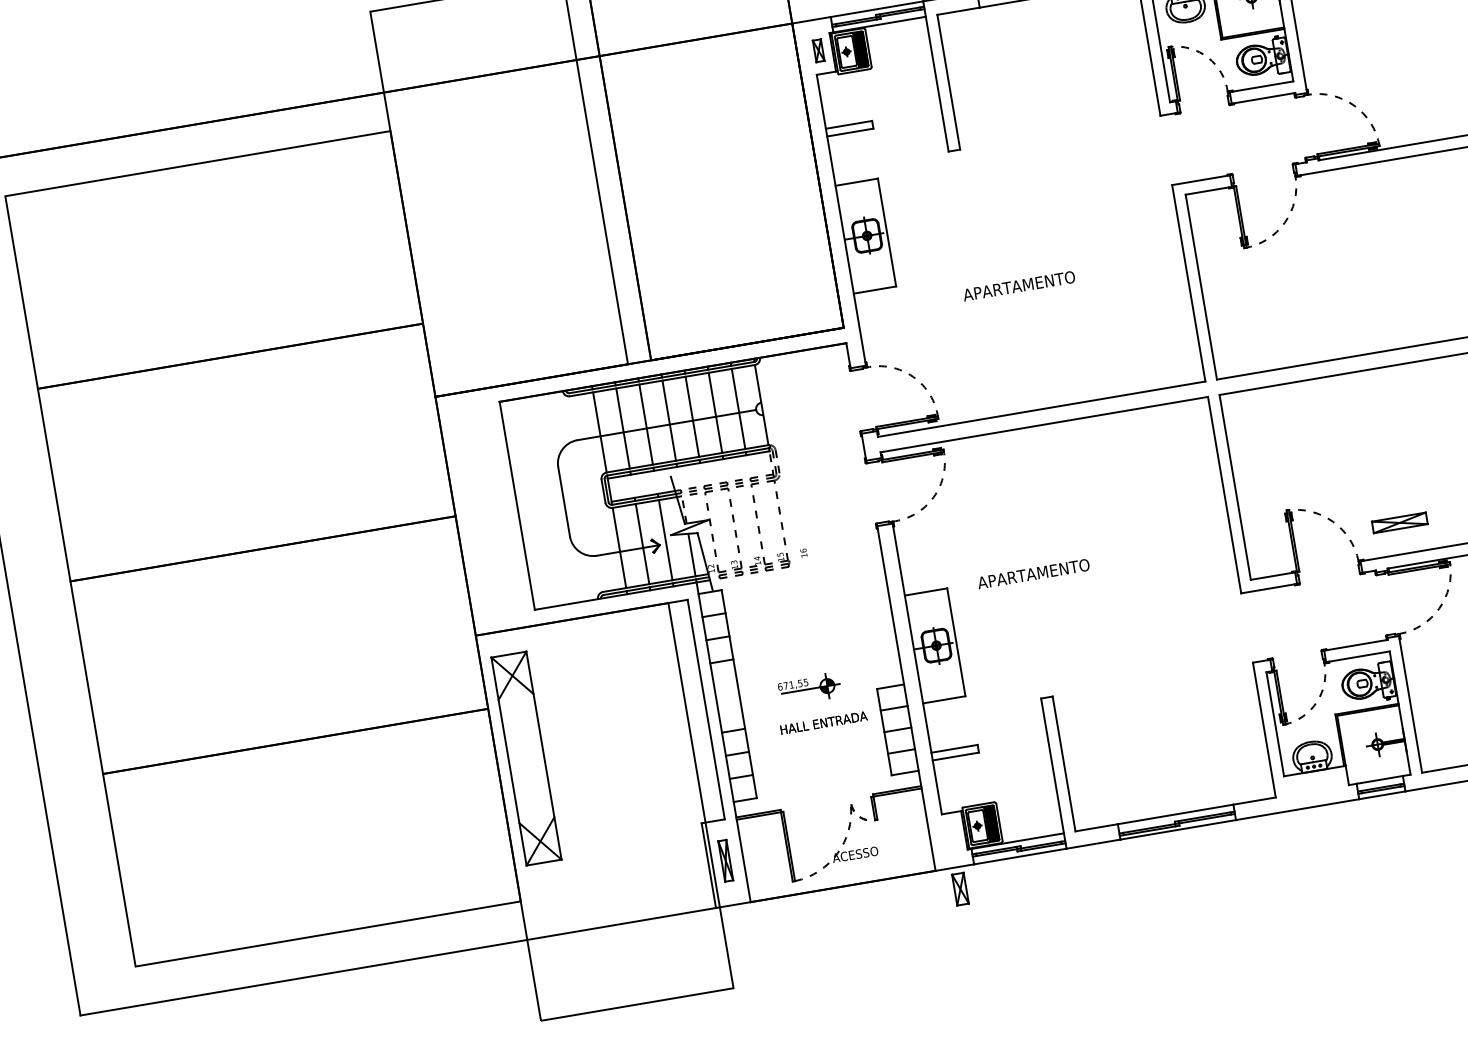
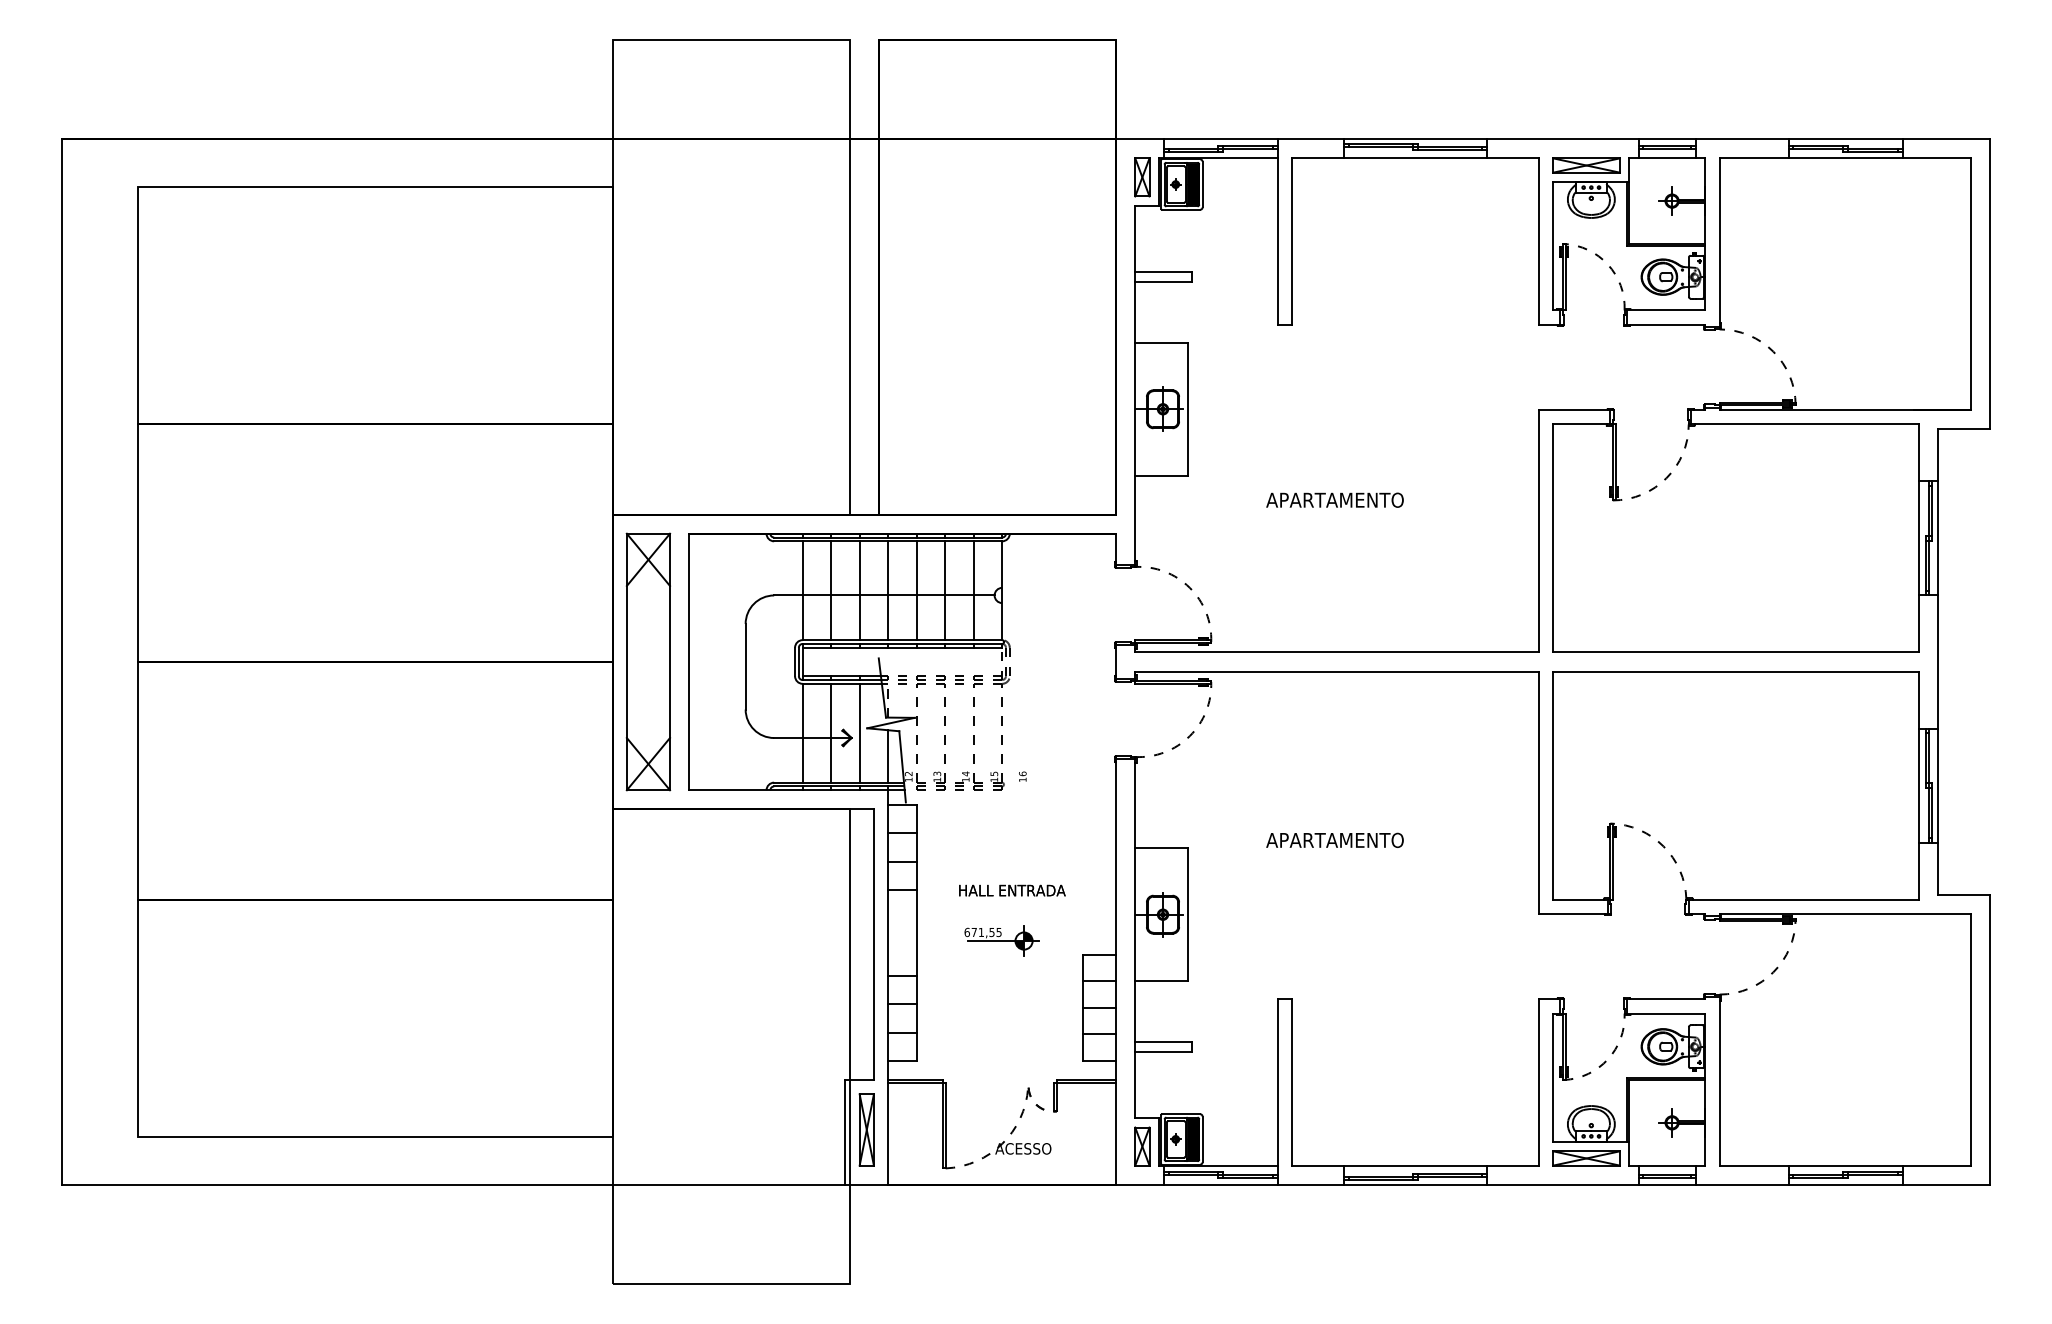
part: (818, 50) -> (1142, 177), size x1.43
part: (1399, 522) -> (1586, 1158), moved
text: (1033, 573) -> (1334, 839), moved
text: (824, 722) -> (1012, 890), moved
part: (526, 758) -> (648, 661), moved
part: (725, 860) -> (866, 1129), size x1.43
part: (960, 889) -> (1142, 1146), moved

